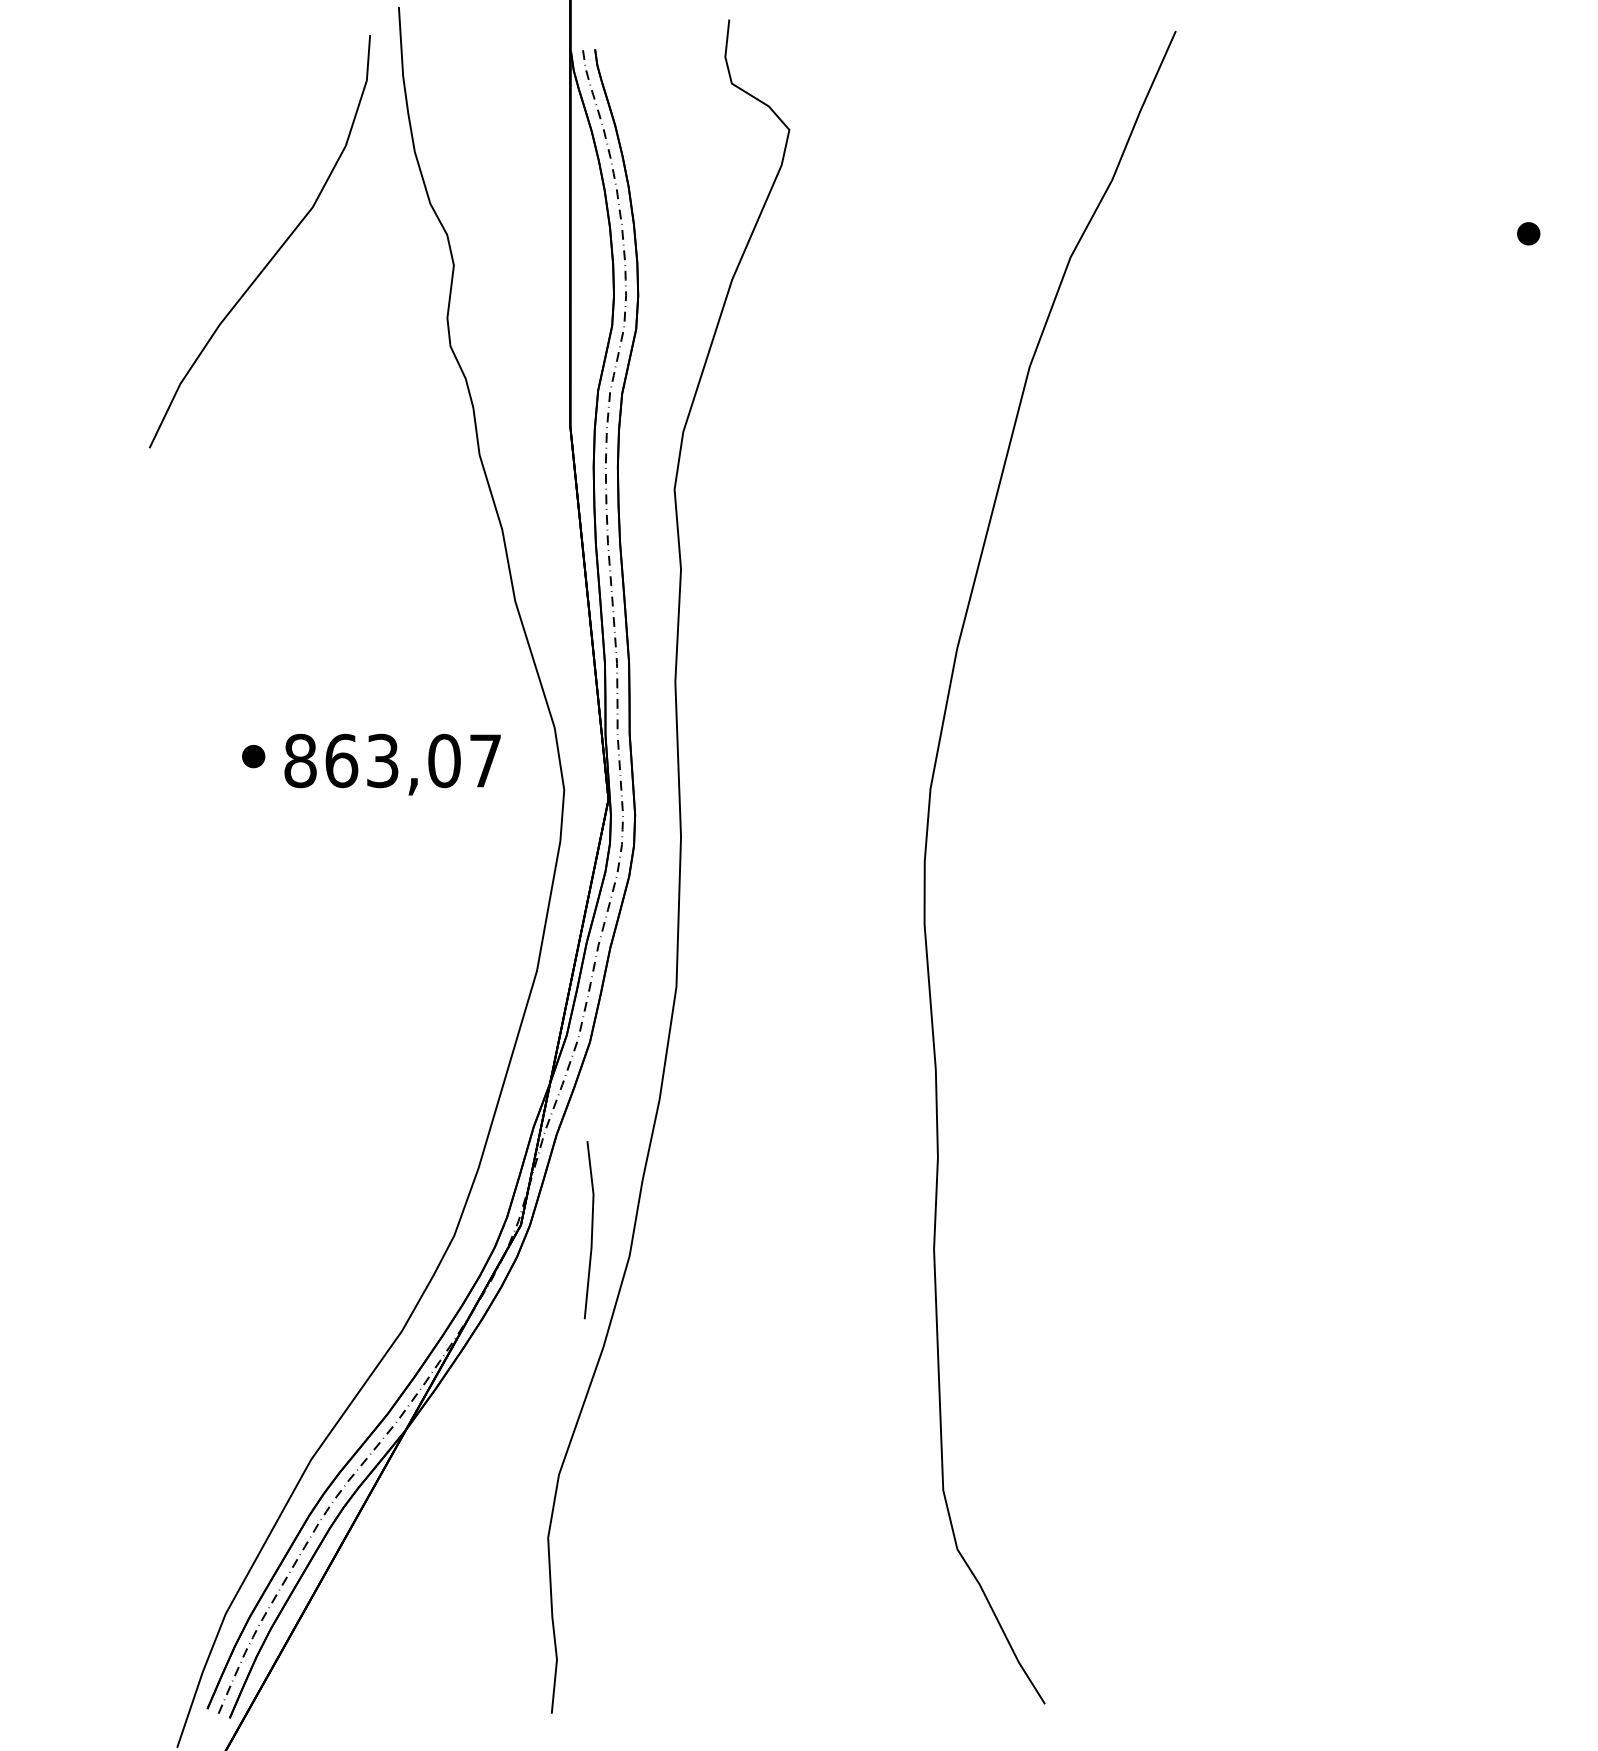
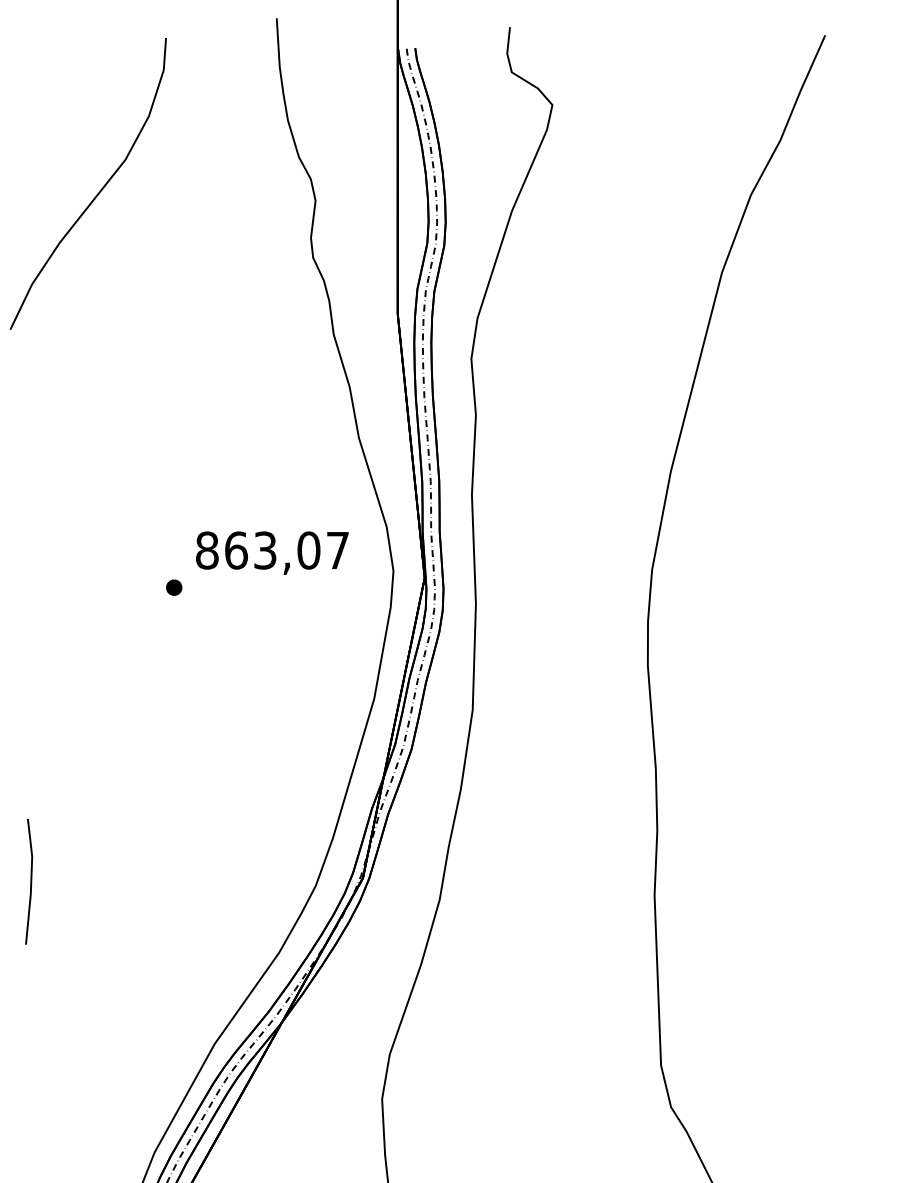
curve: (274, 253) -> (98, 192), moved
part: (253, 756) -> (174, 587), moved
line: (591, 1230) -> (30, 882), moved

